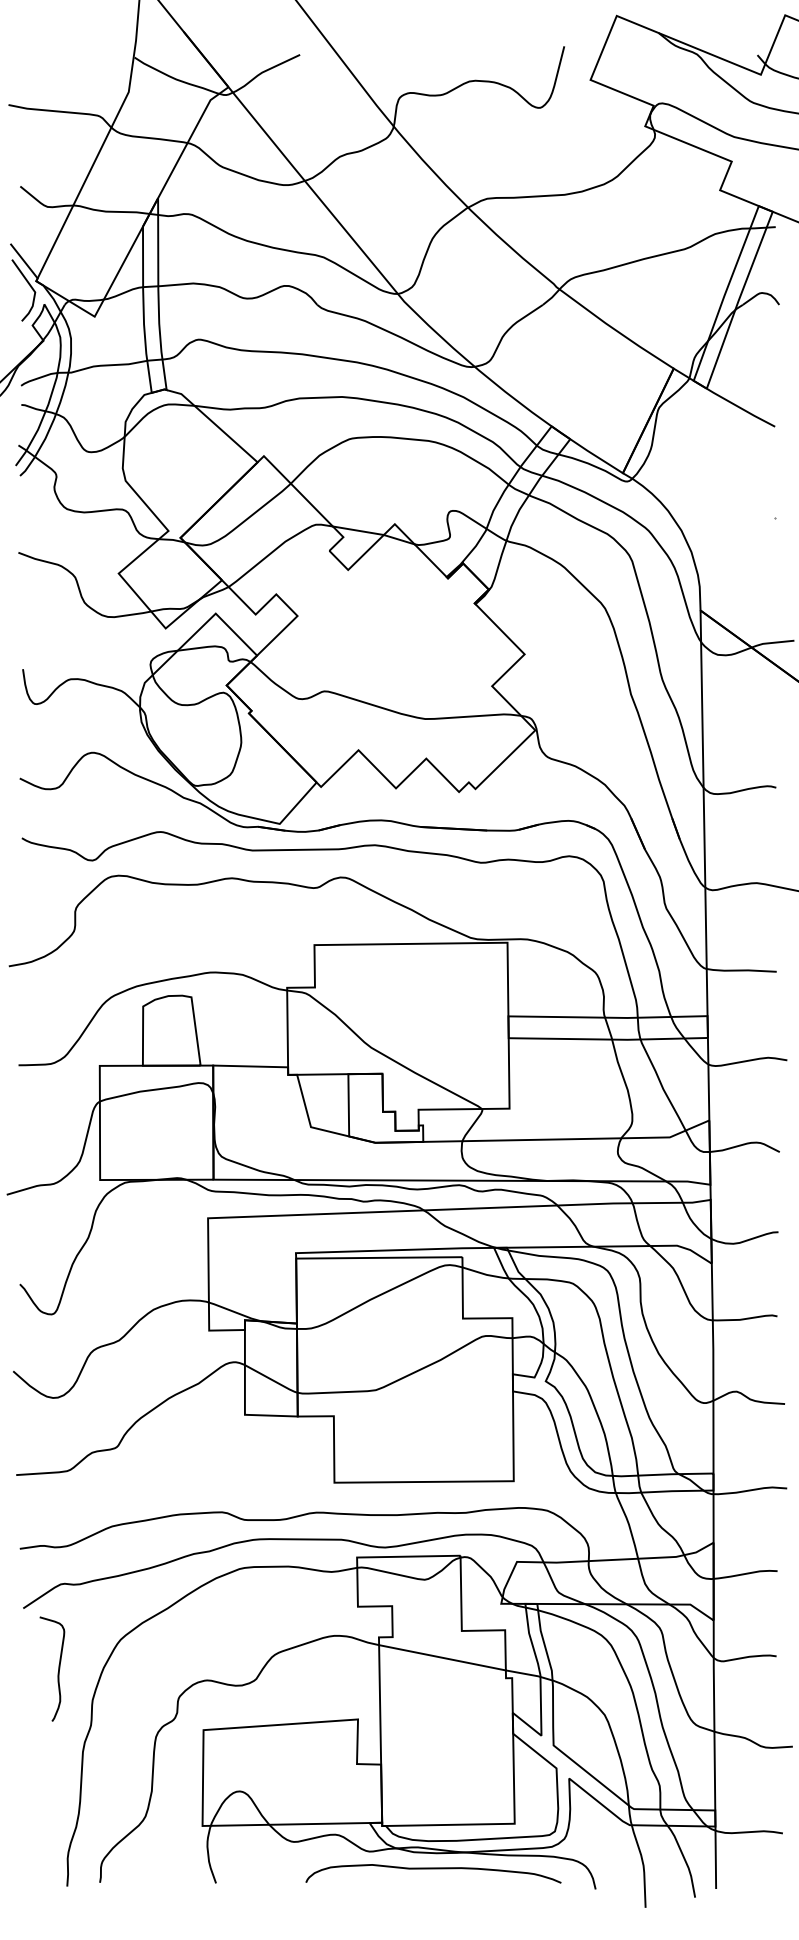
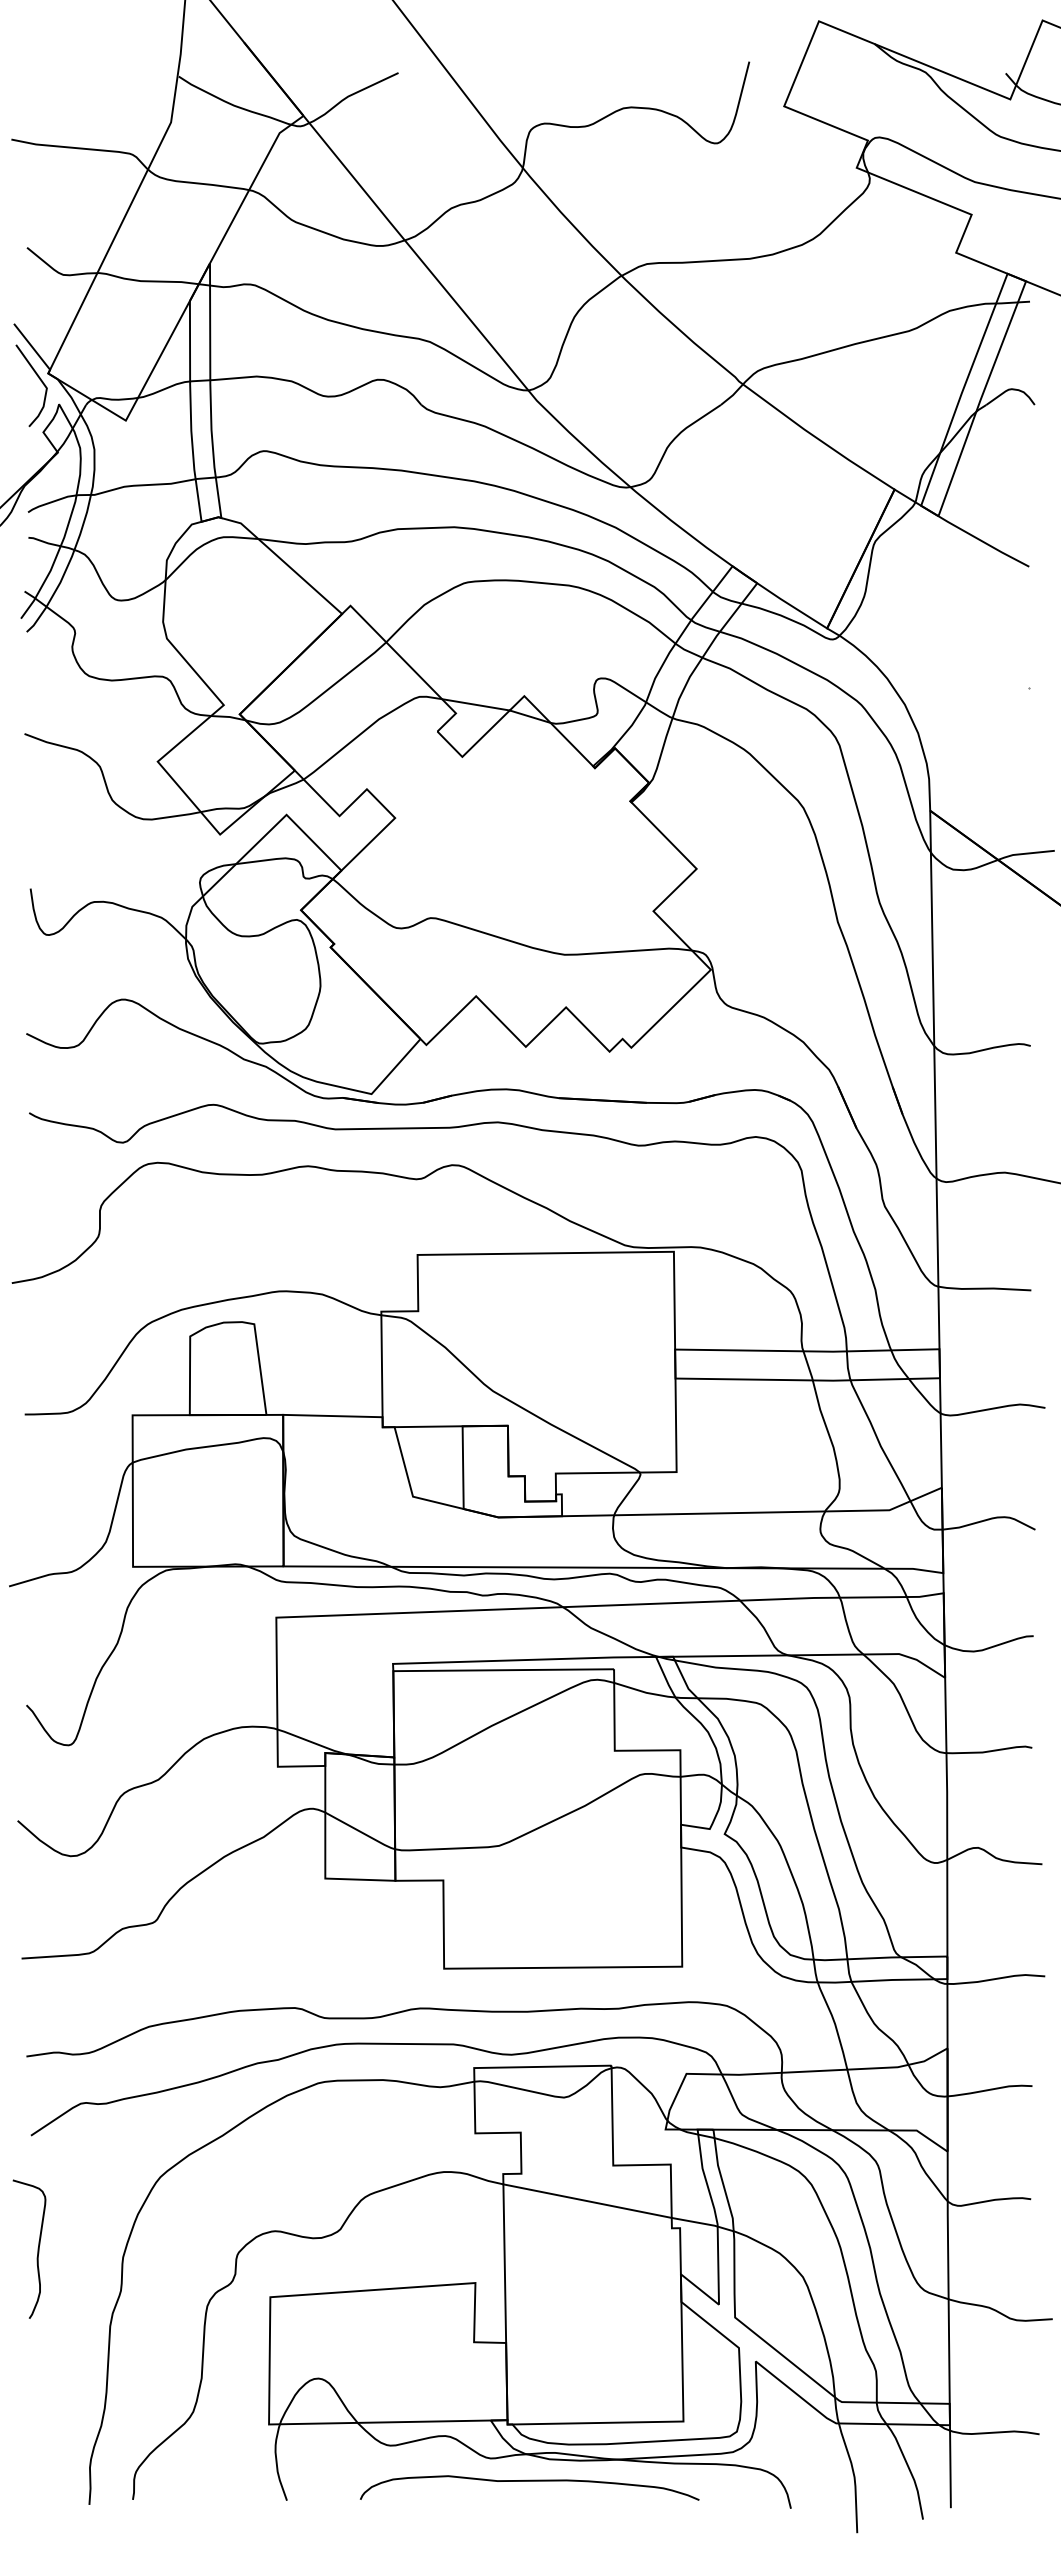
curve: (58, 1668) -> (37, 2248), moved
curve: (433, 1868) -> (529, 2481), moved

